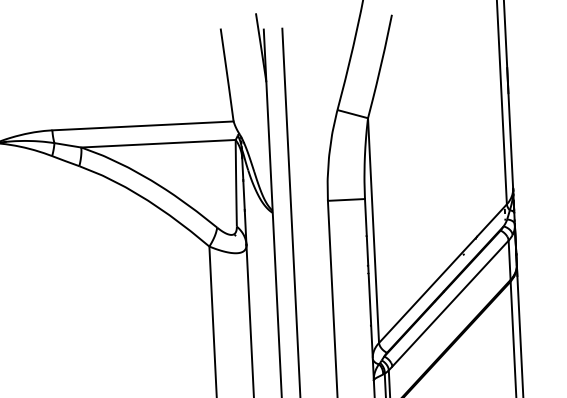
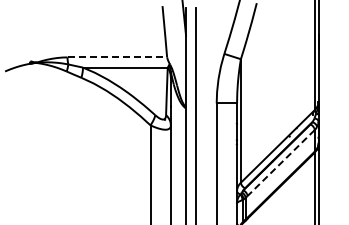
line: (143, 126) -> (117, 57), solid -> dashed
line: (449, 304) -> (280, 163), solid -> dashed

